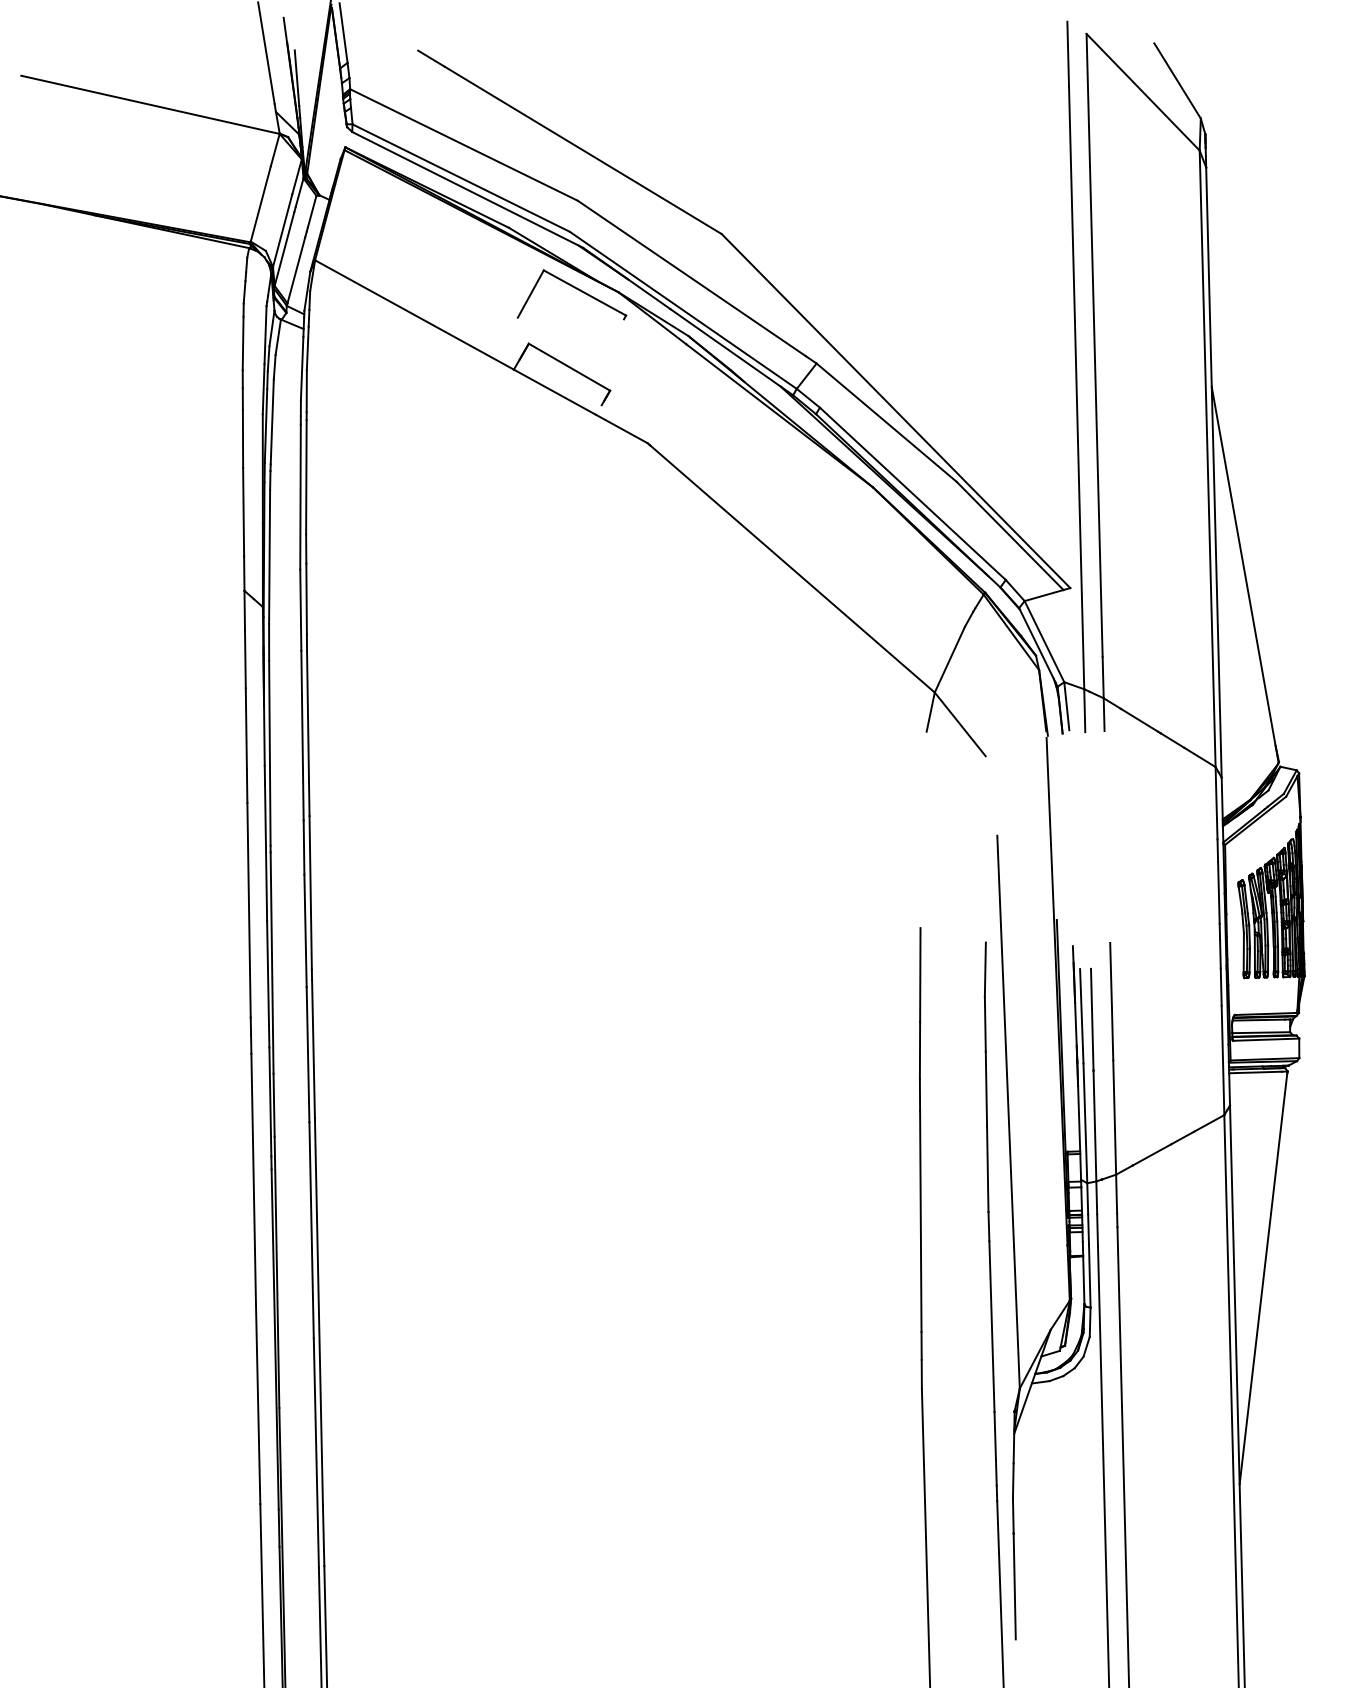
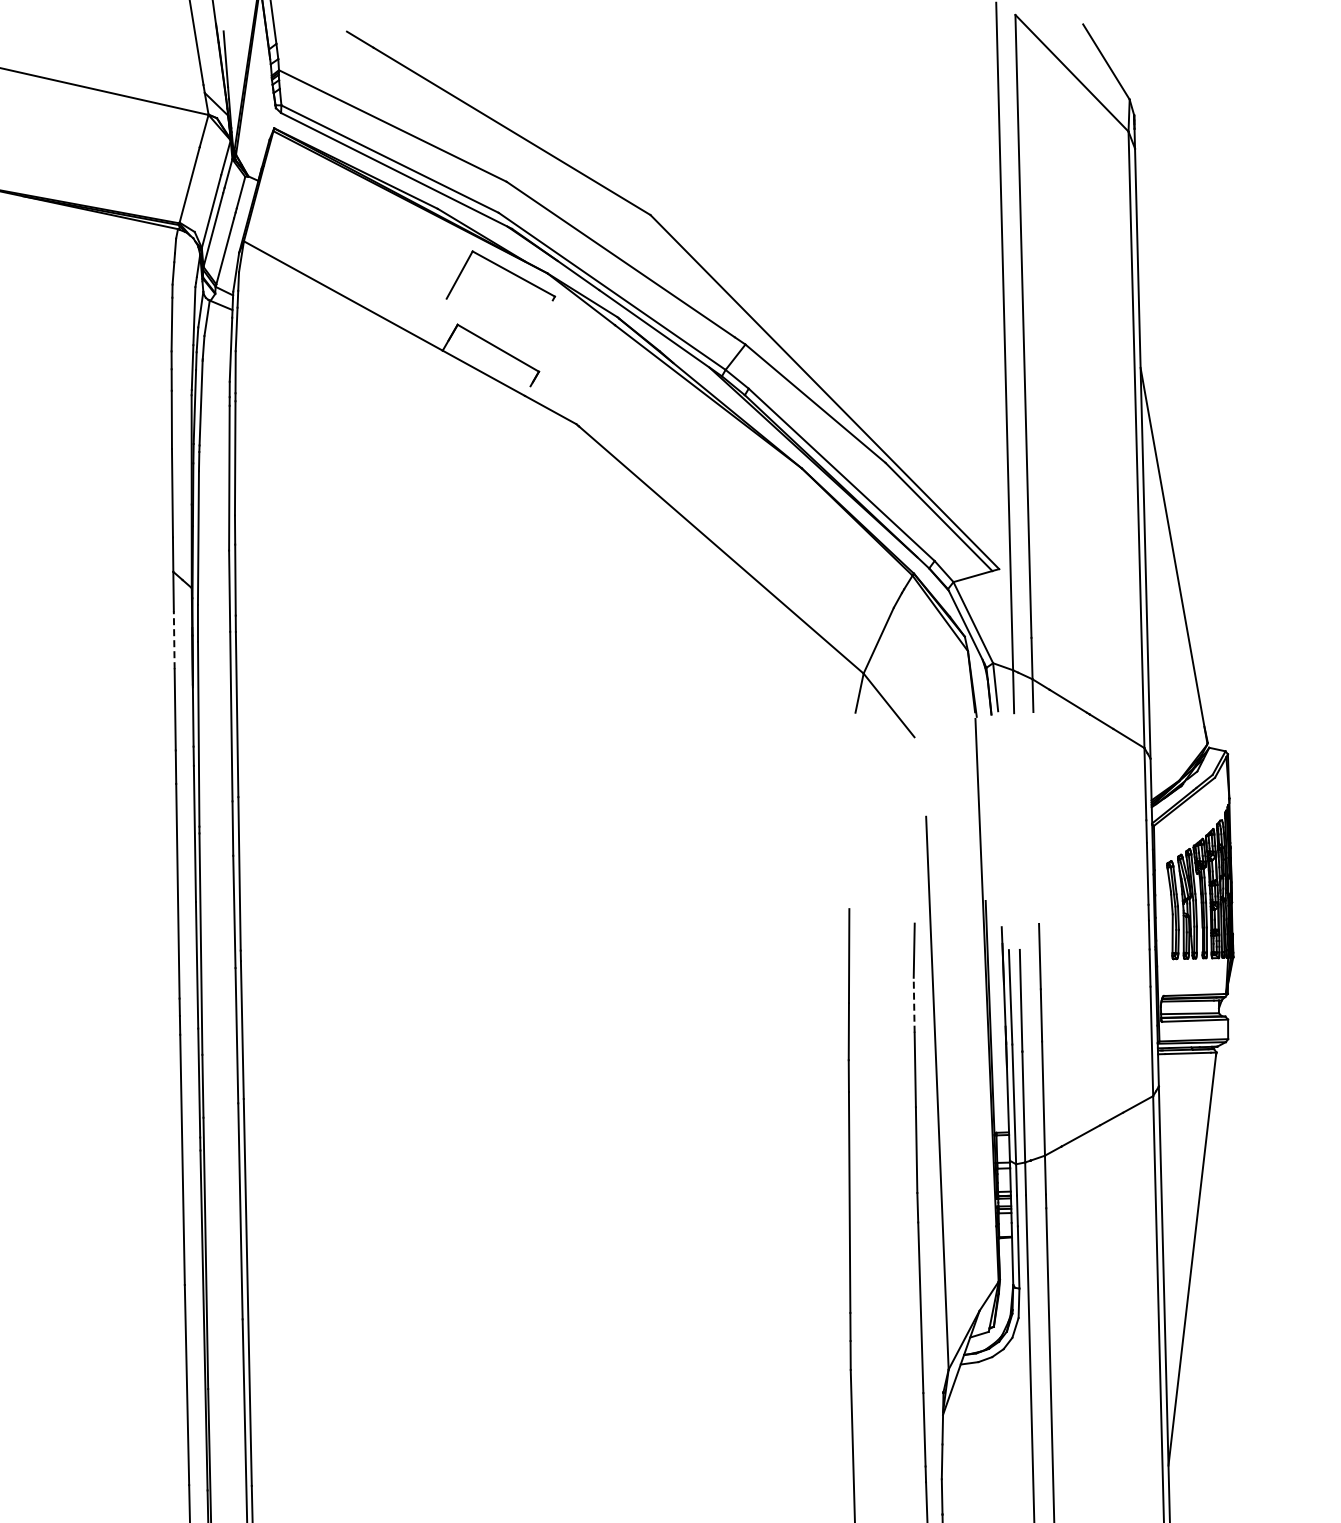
line: (245, 659) -> (174, 640), solid -> dashed
line: (985, 1023) -> (914, 1004), solid -> dashed

